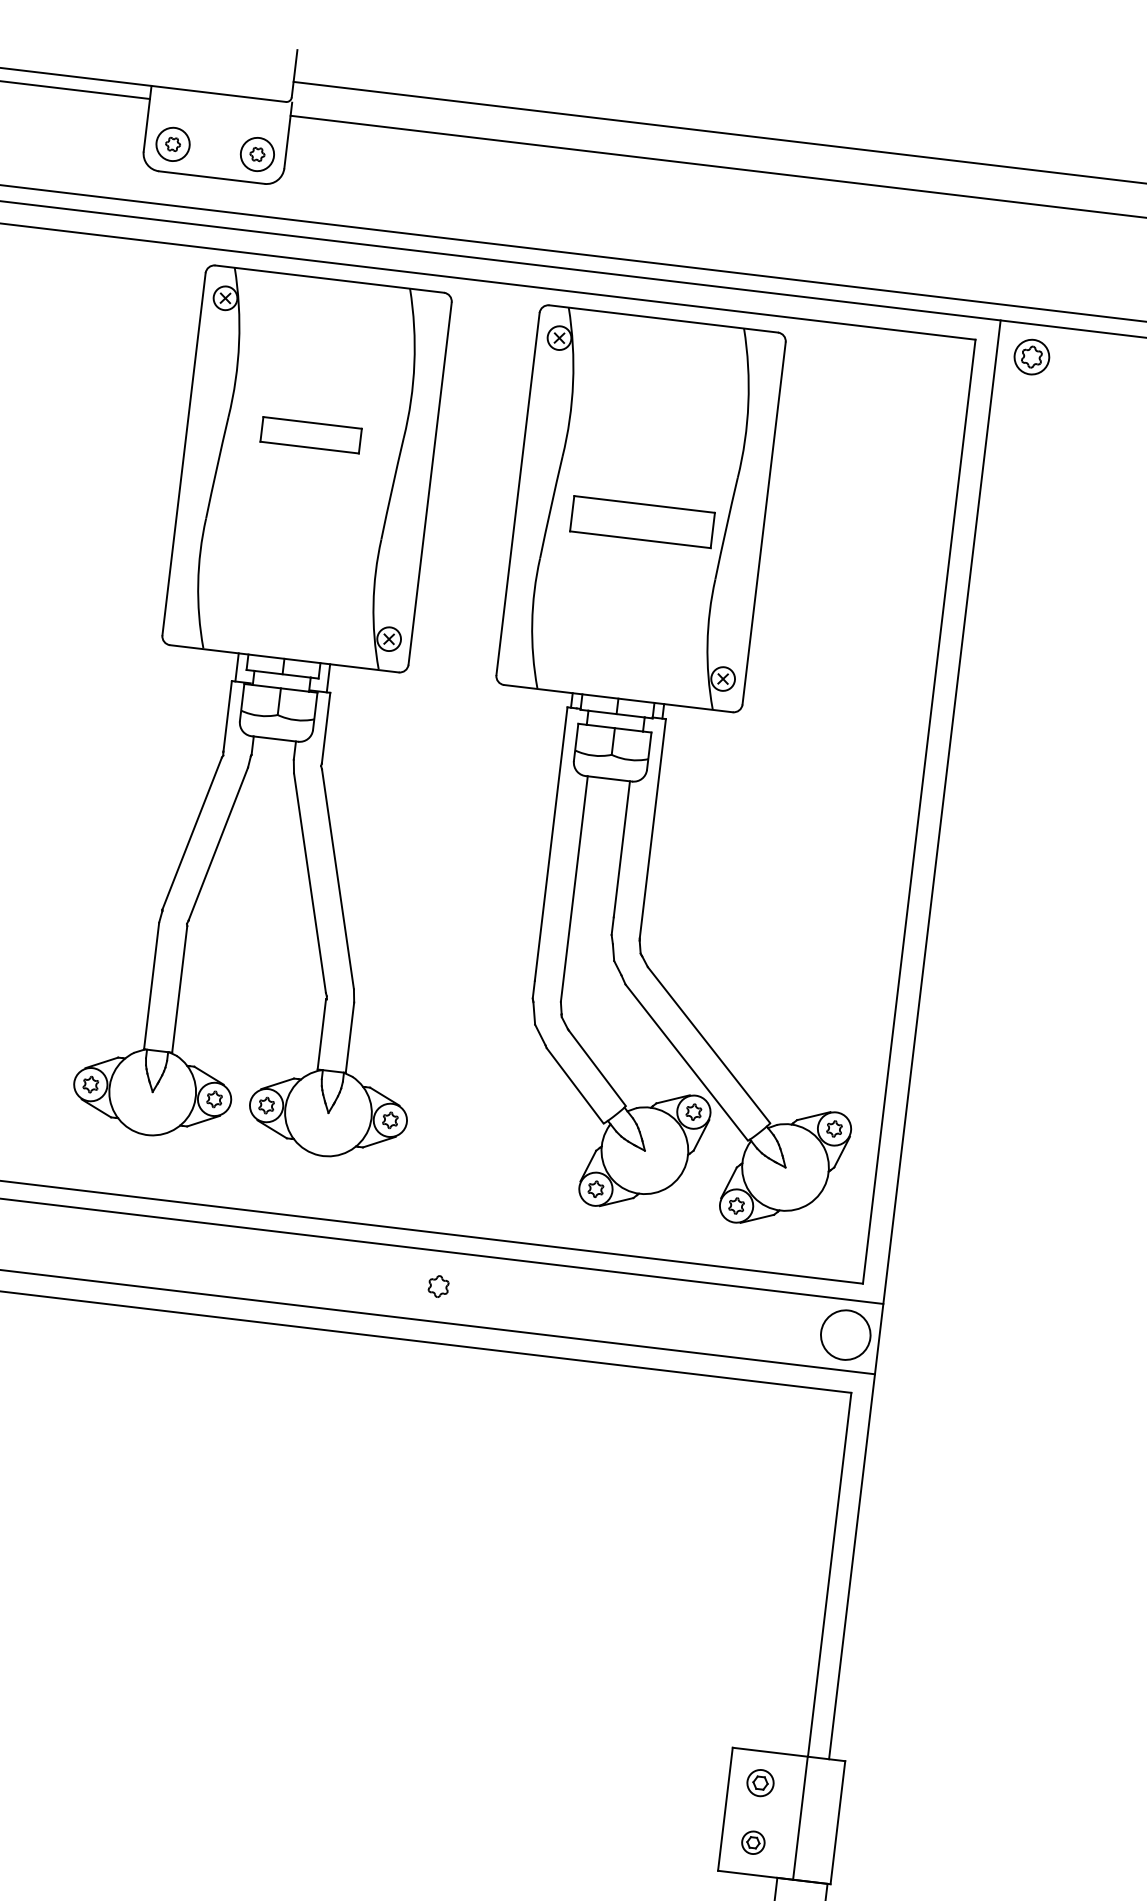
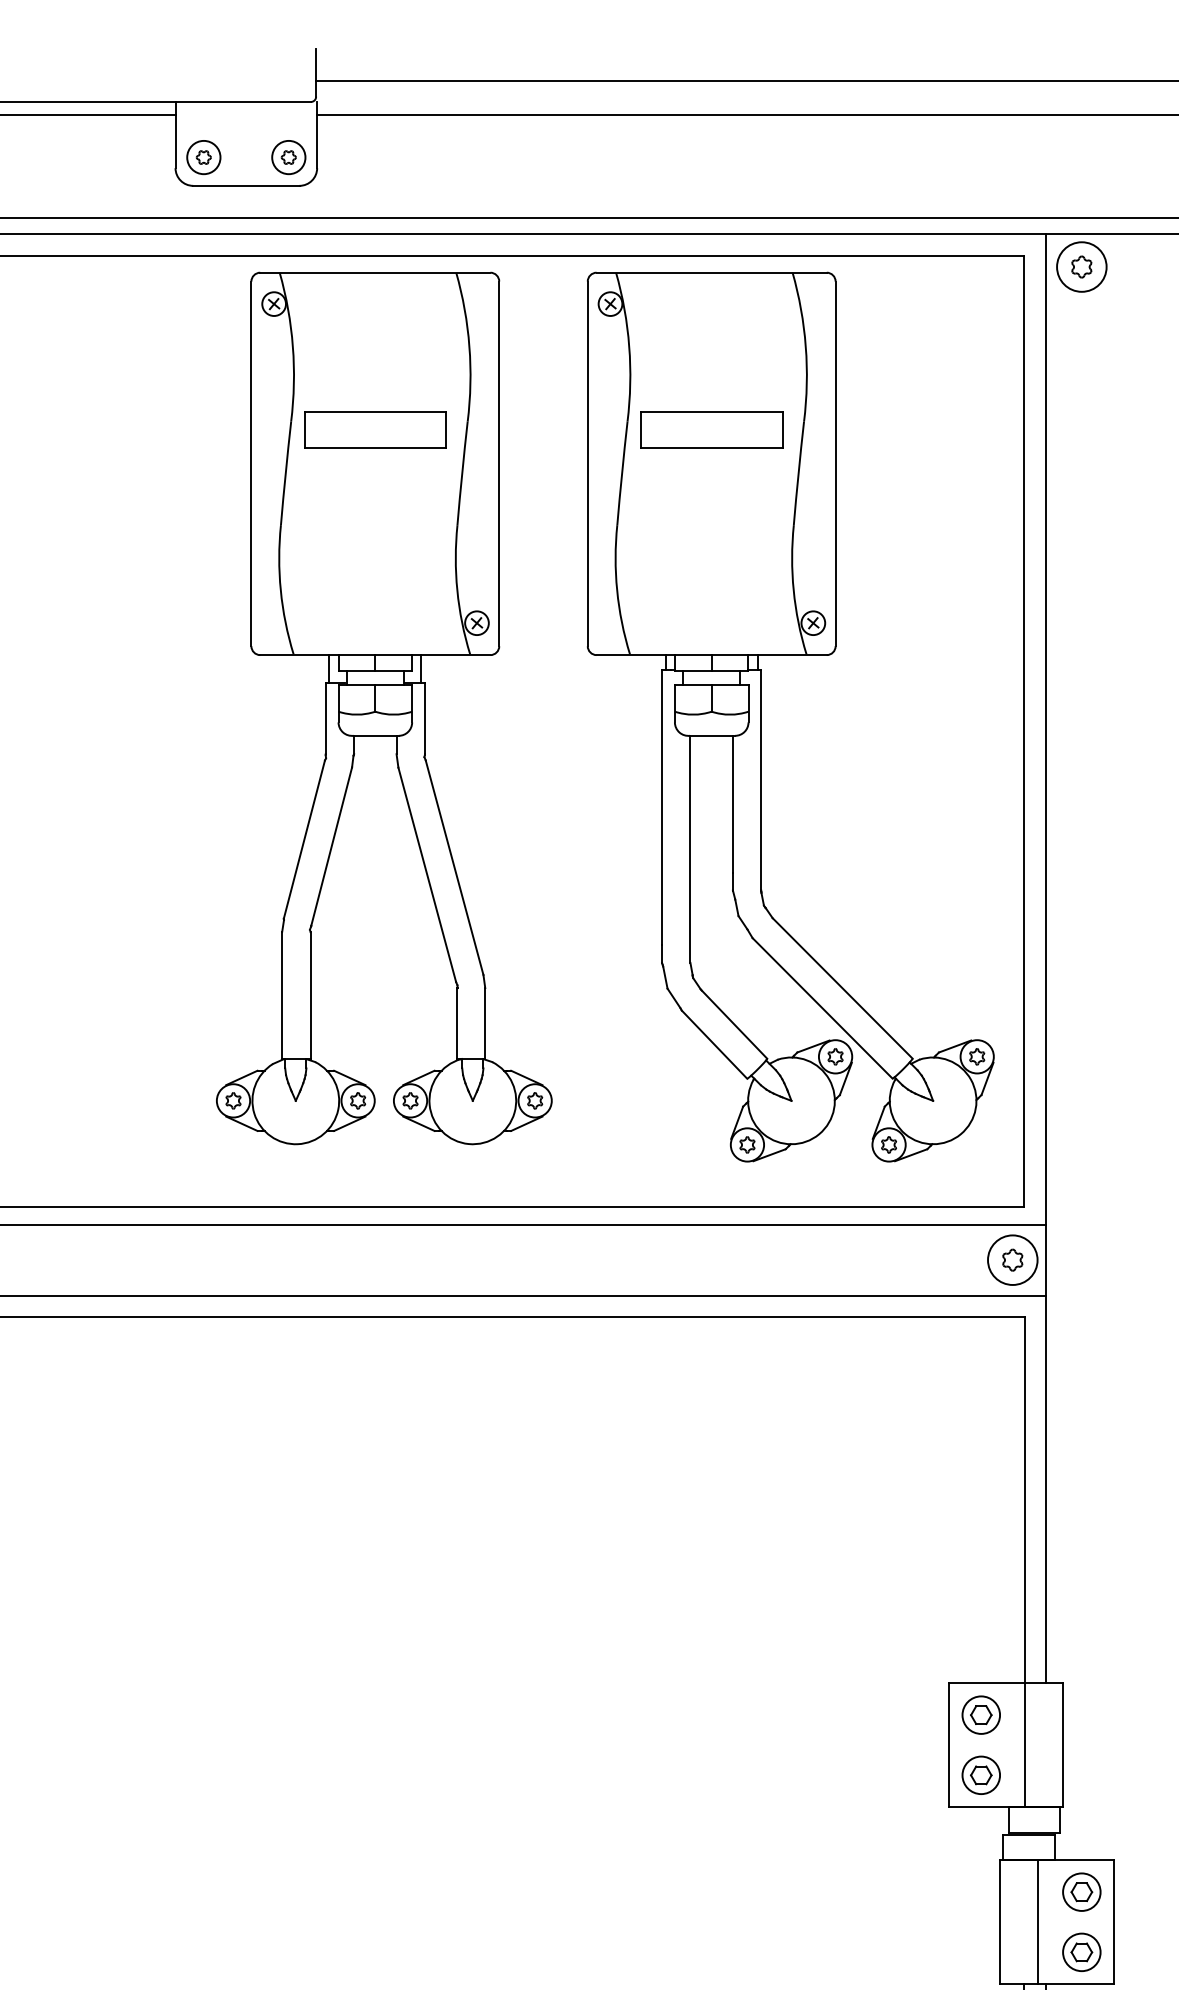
circle: (1031, 356) -> (1081, 266), size x1.43
part: (311, 434) -> (375, 429), size x1.43
part: (642, 521) -> (711, 429), moved
part: (438, 1285) -> (1012, 1259), moved
part: (759, 1782) -> (980, 1714), size x1.43
part: (752, 1841) -> (980, 1774), size x1.67

